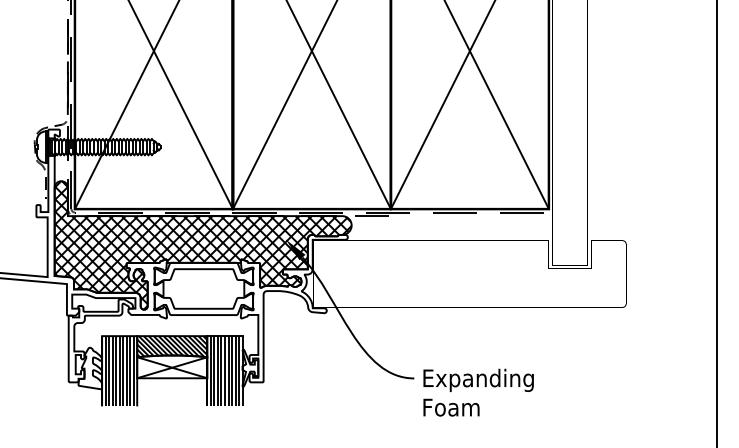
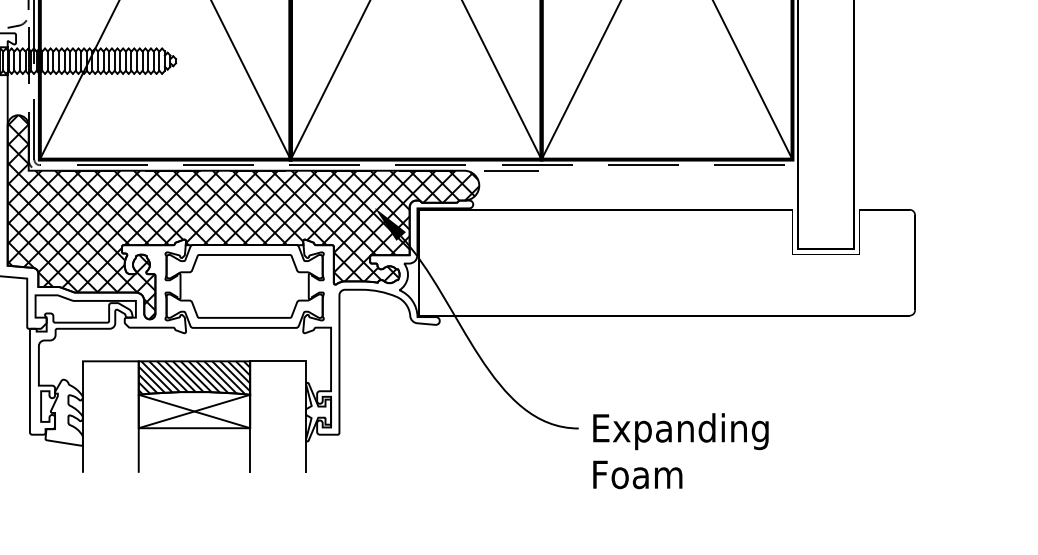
hatch: (117, 371) -> (107, 417), removed
hatch: (223, 371) -> (275, 417), removed

